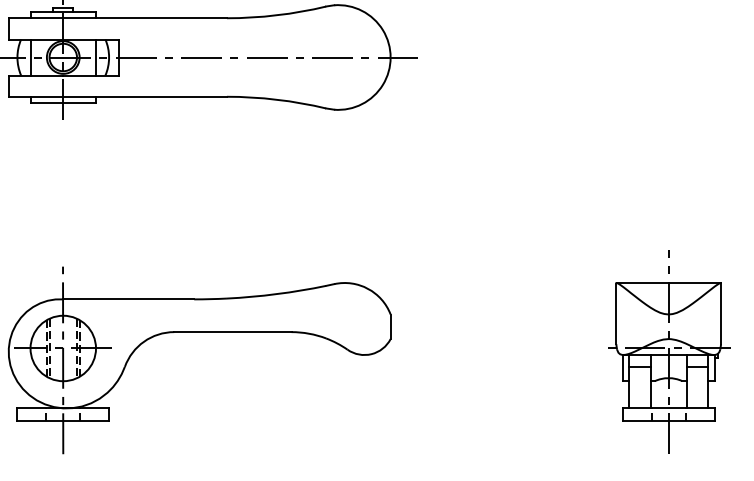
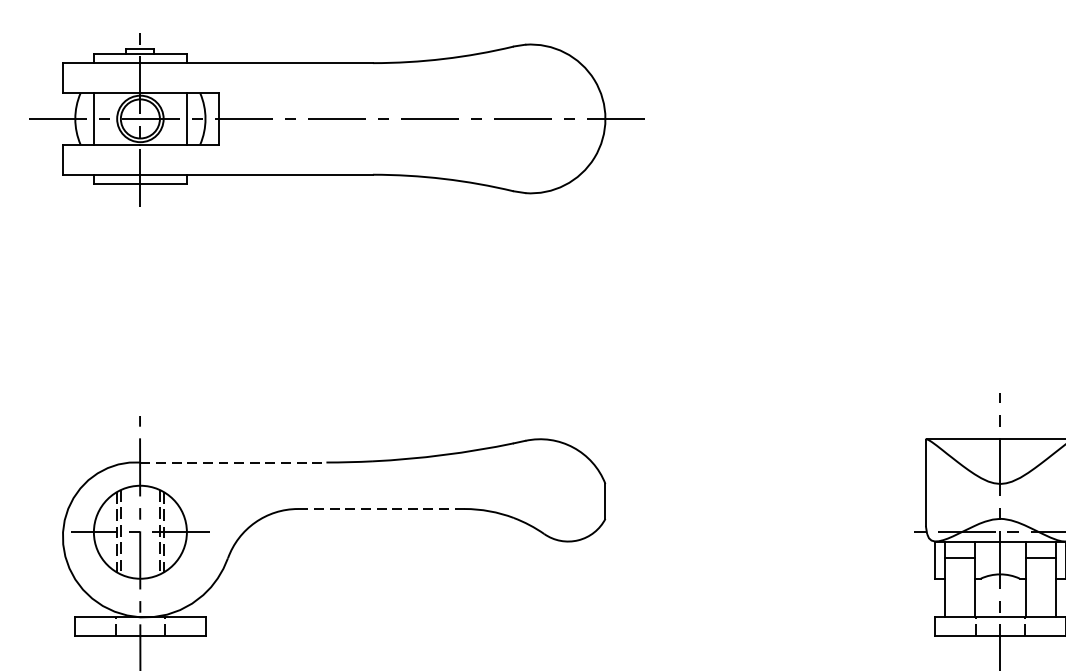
line: (129, 299) -> (234, 462), solid -> dashed
line: (232, 332) -> (380, 509), solid -> dashed

